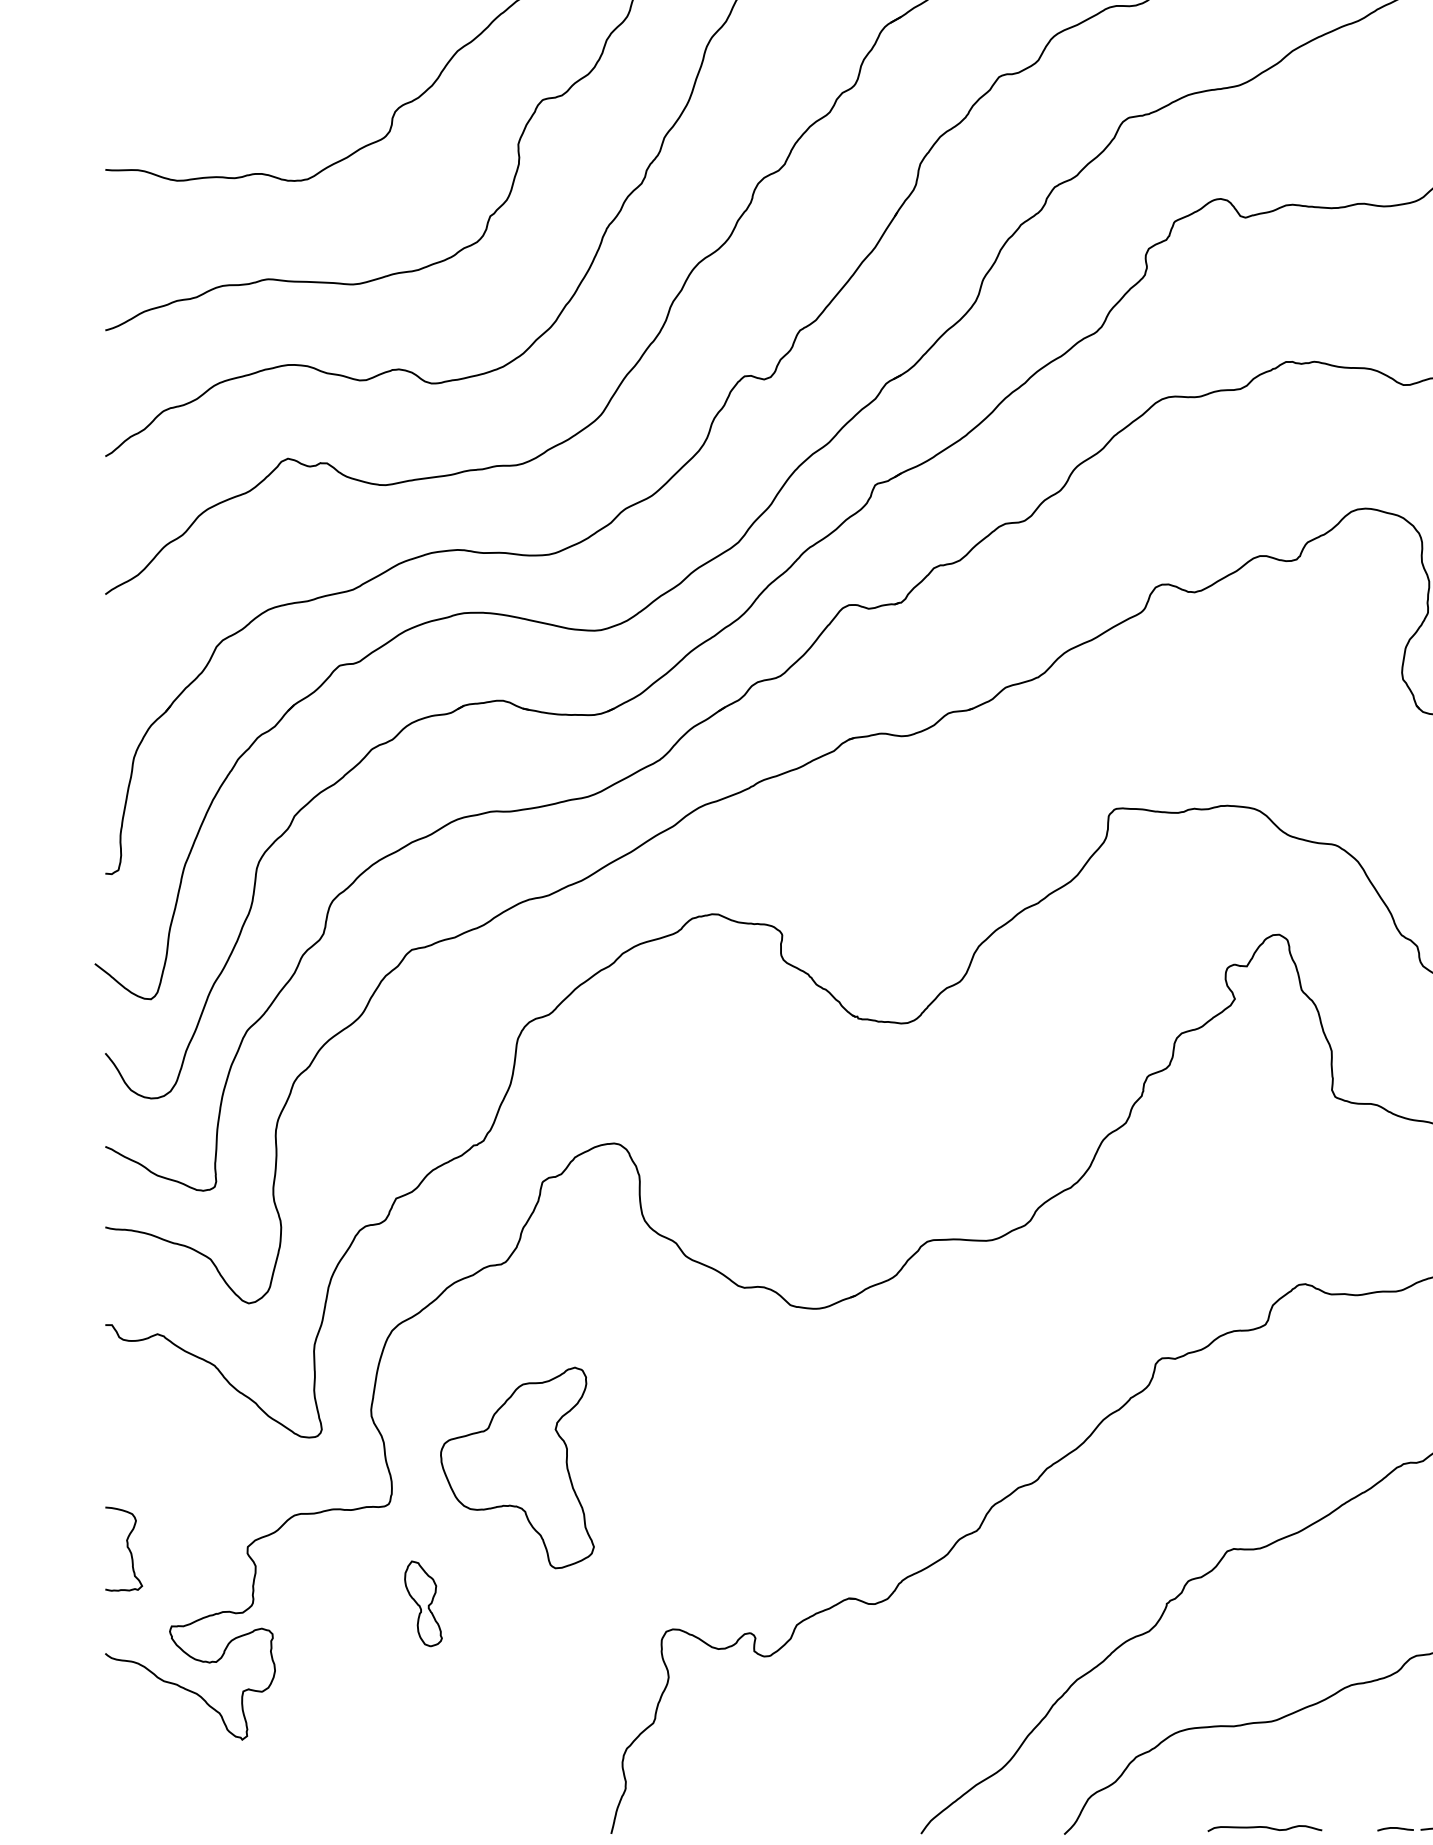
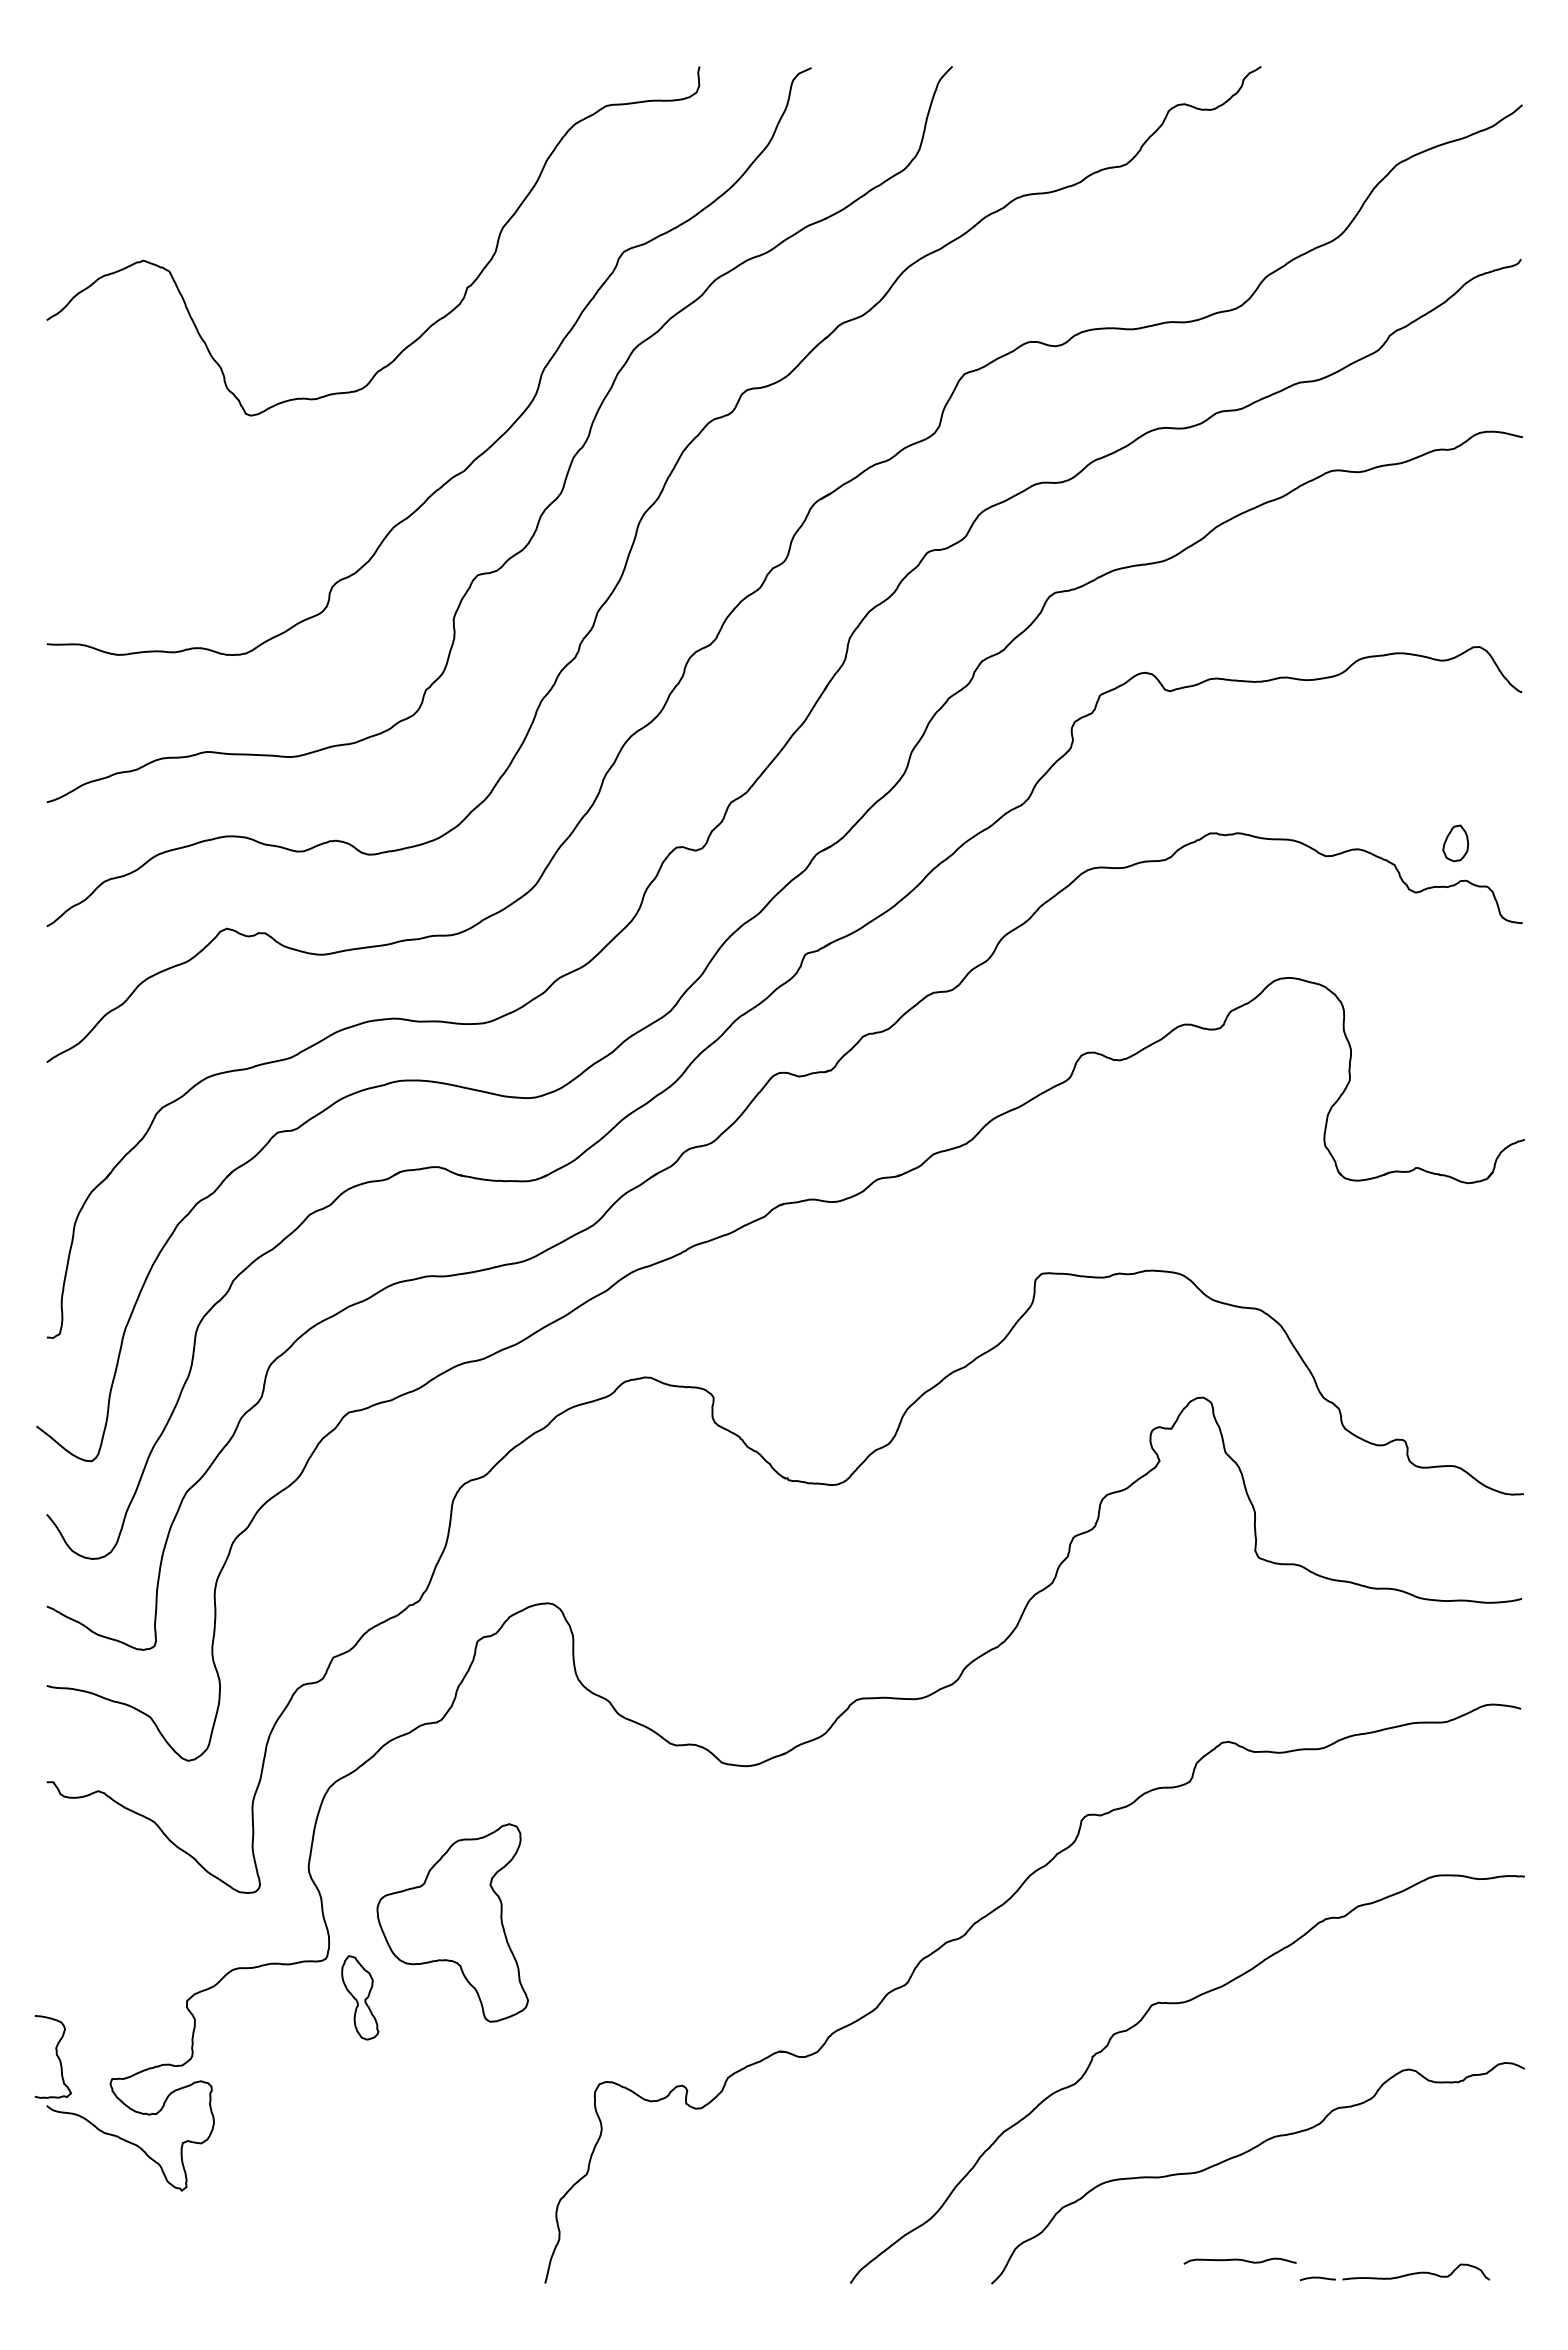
curve: (126, 1546) -> (55, 2054), moved
part: (423, 1603) -> (360, 1997), moved
curve: (1264, 1827) -> (1239, 2260), moved

